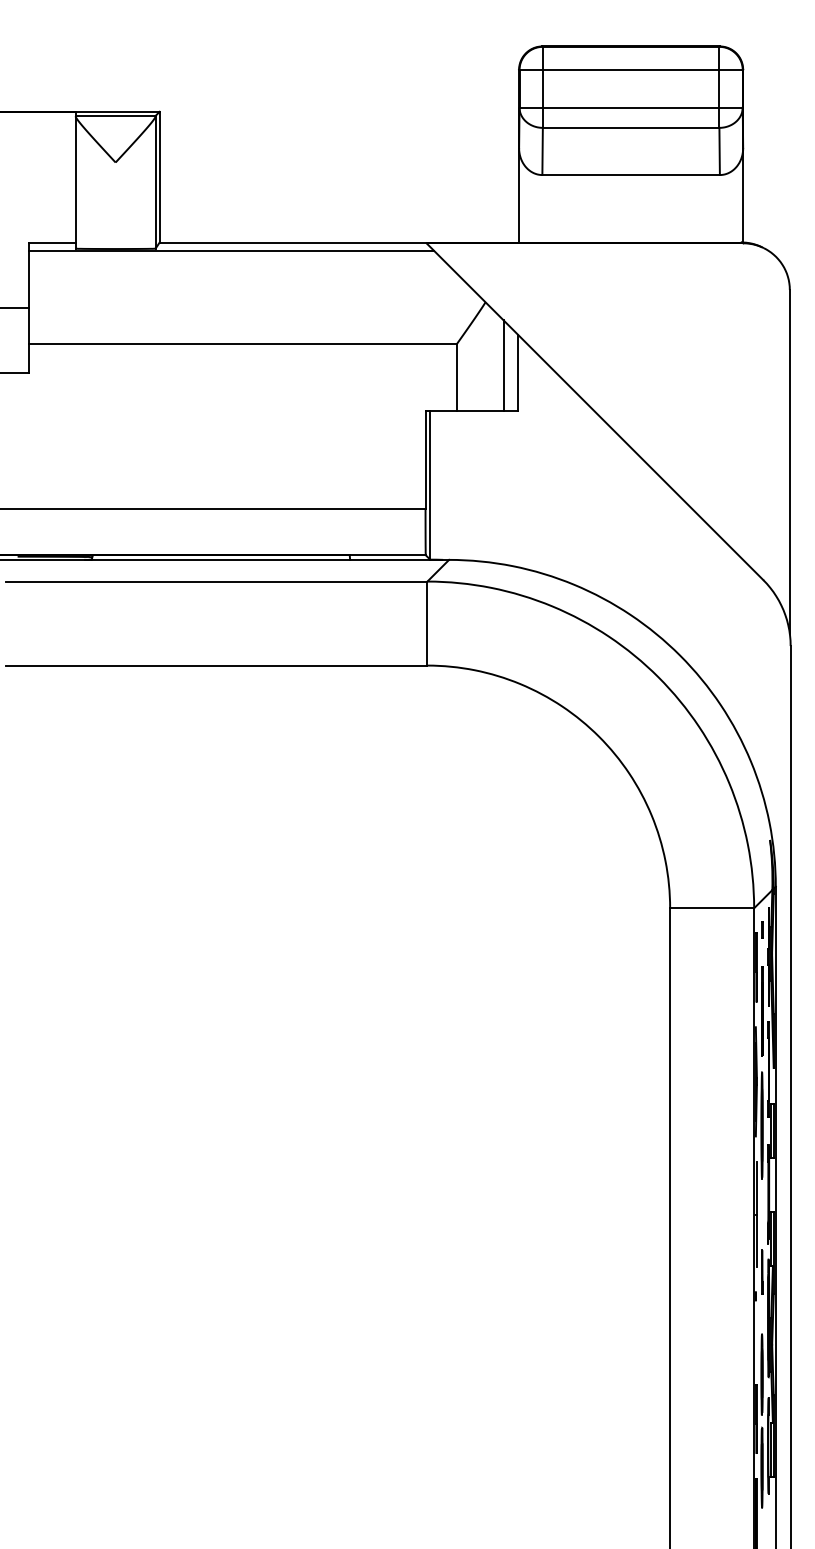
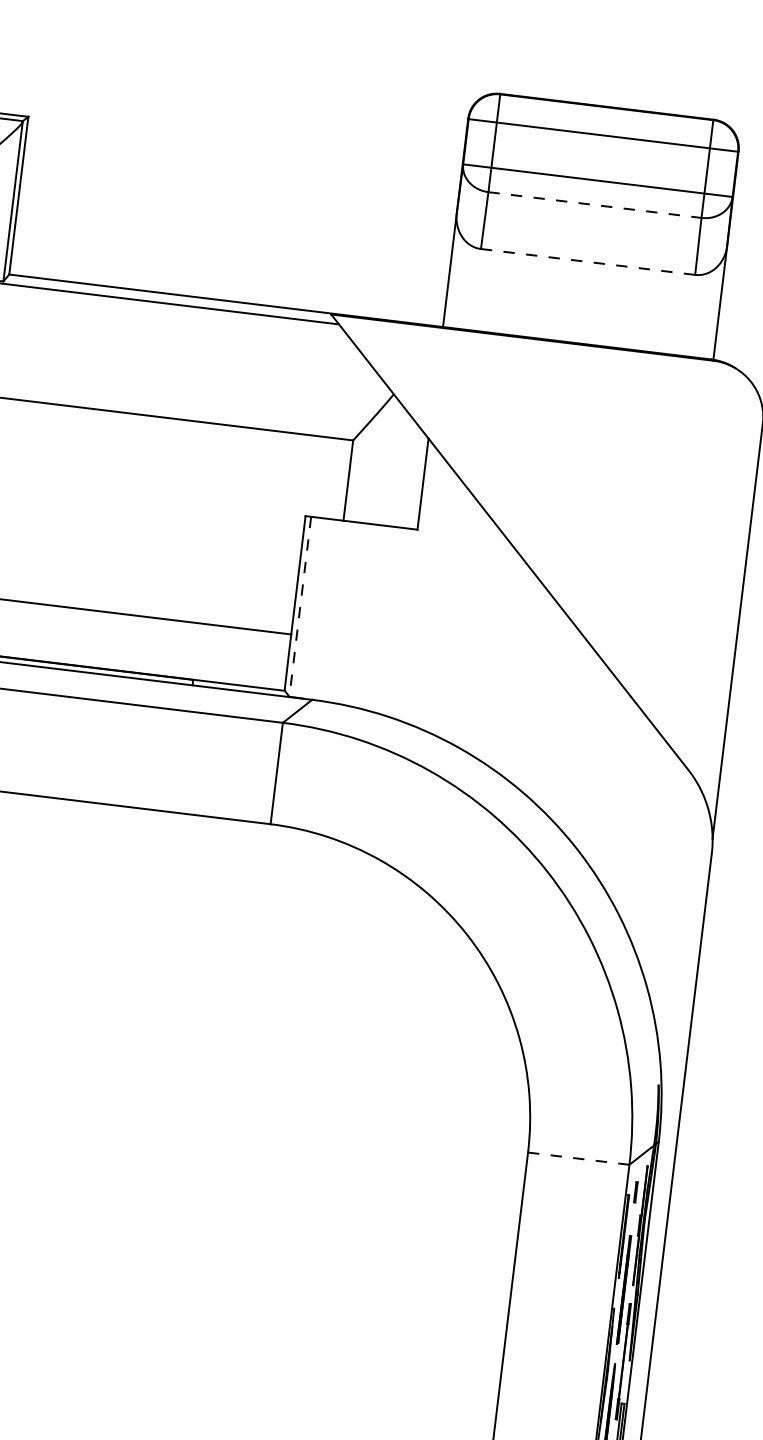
line: (631, 127) -> (595, 204), solid -> dashed
line: (631, 175) -> (588, 262), solid -> dashed
line: (503, 365) -> (406, 473), removed
line: (430, 485) -> (300, 607), solid -> dashed
line: (712, 908) -> (579, 1158), solid -> dashed

